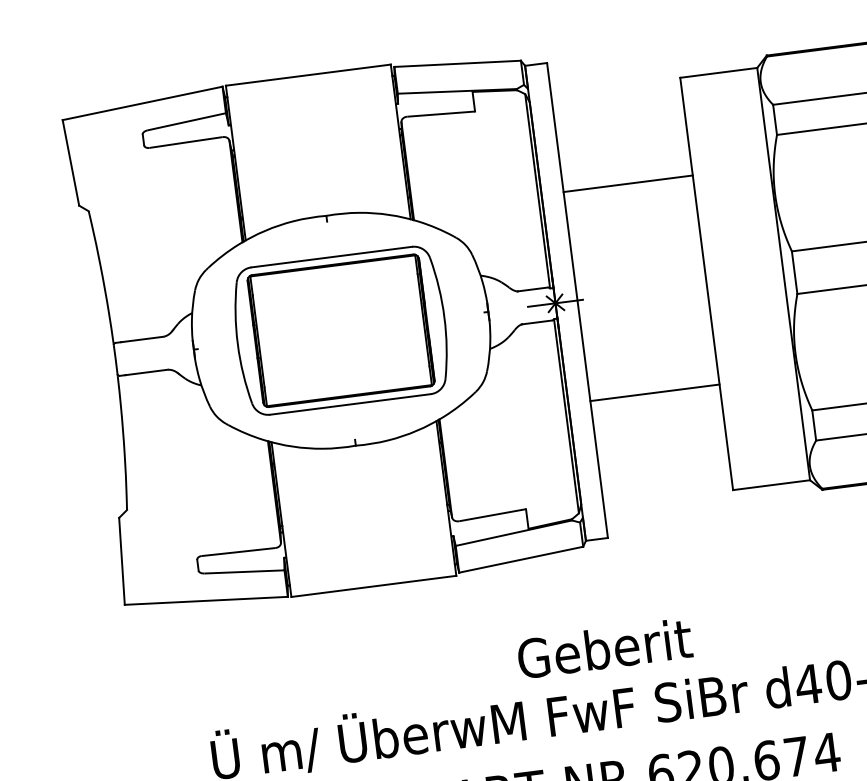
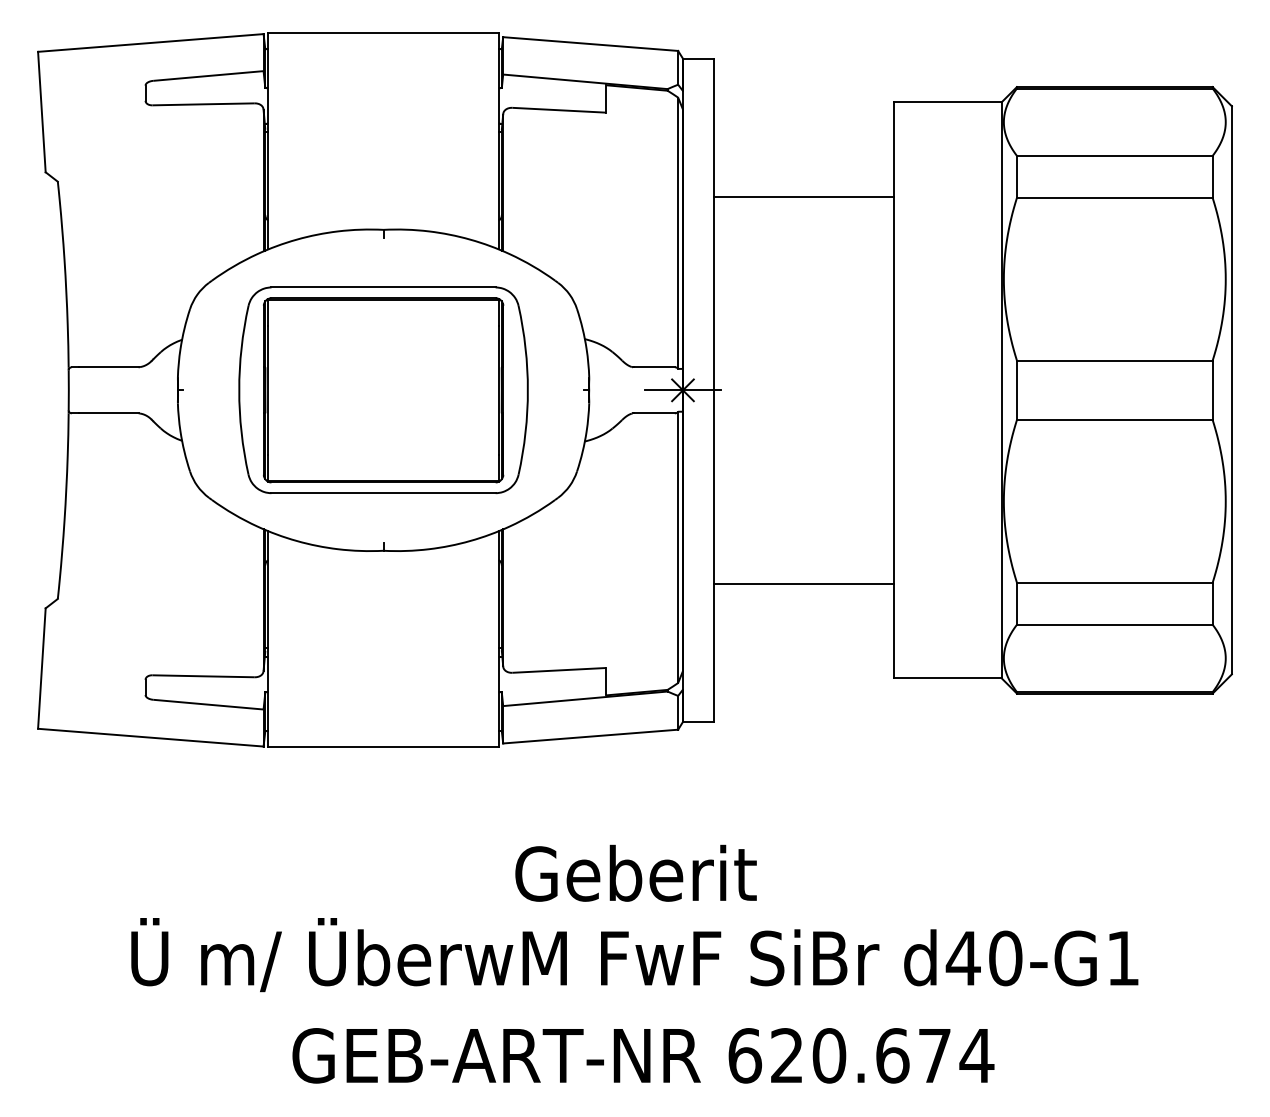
line: (627, 183) -> (803, 196), moved
line: (654, 392) -> (803, 583), moved
text: (604, 647) -> (635, 872), moved

